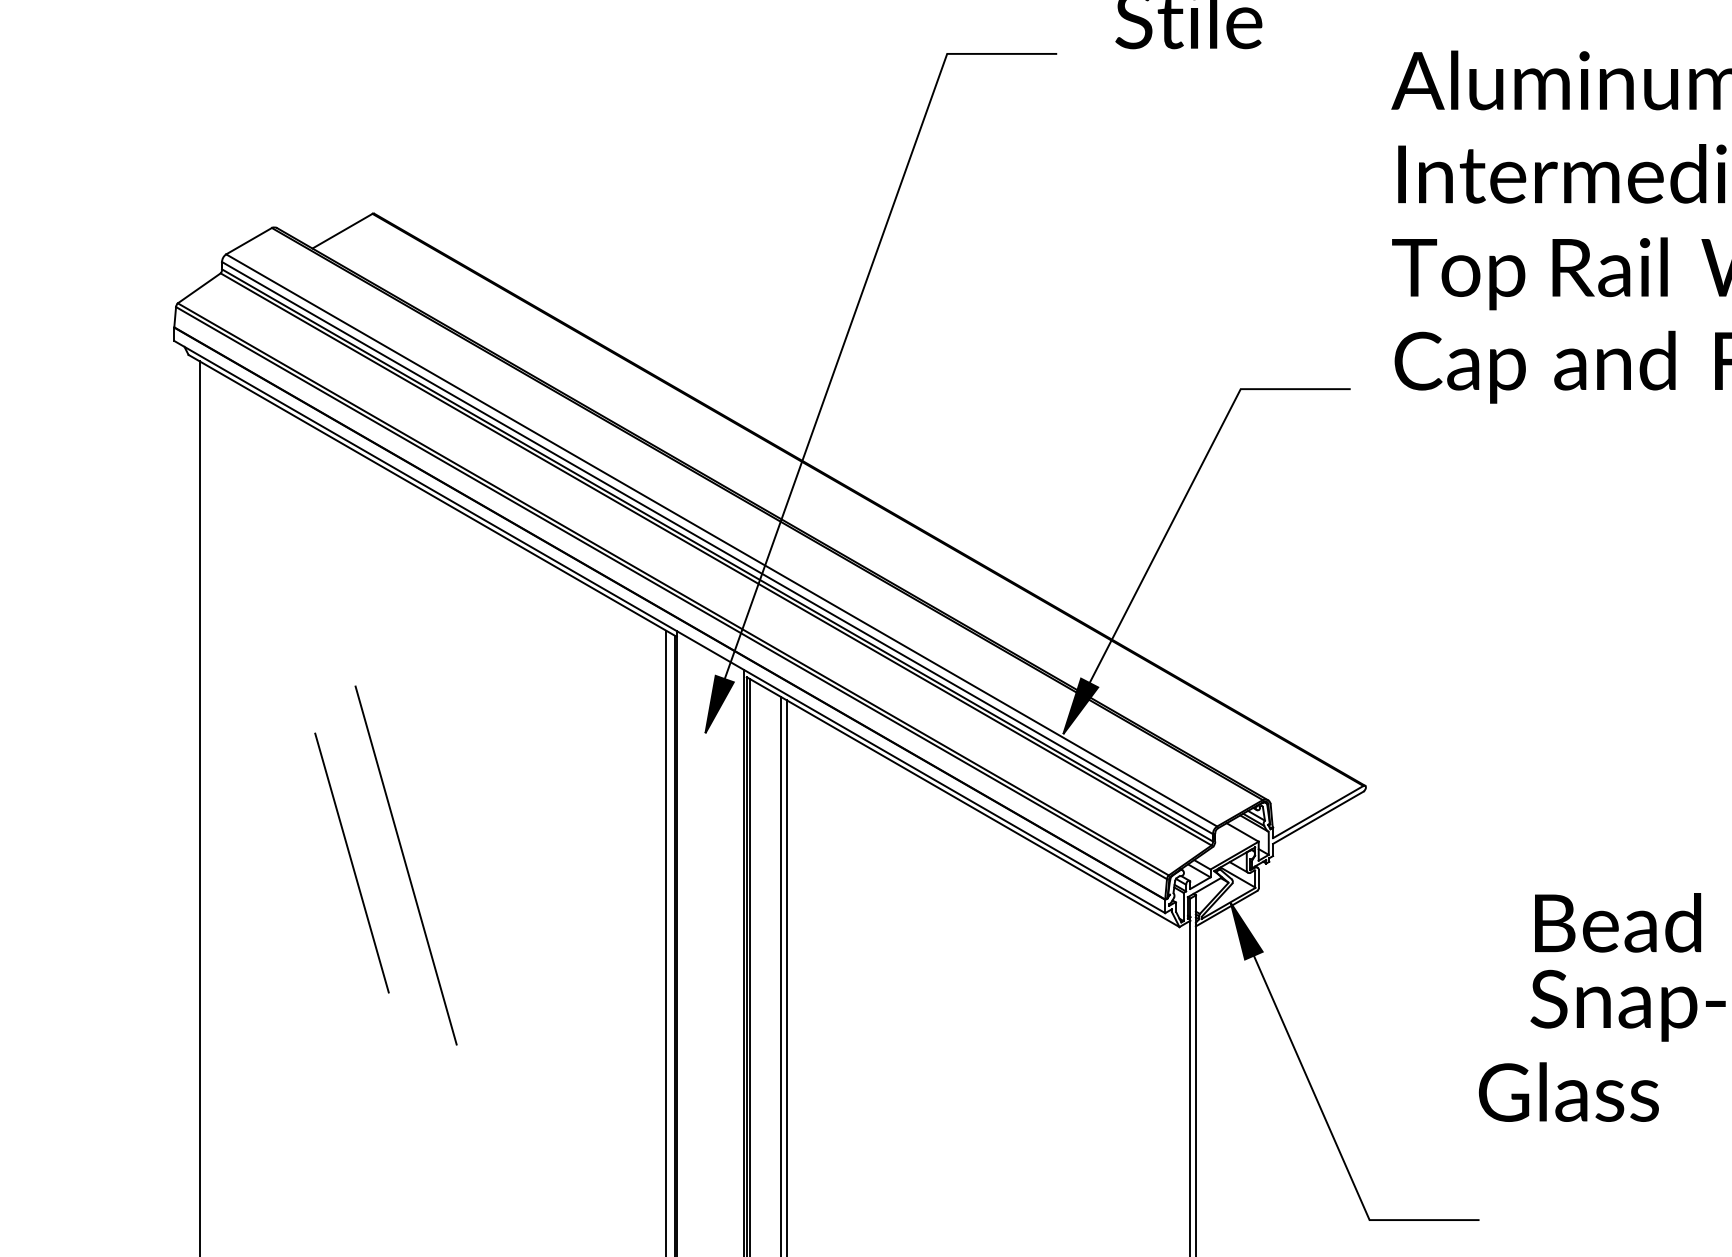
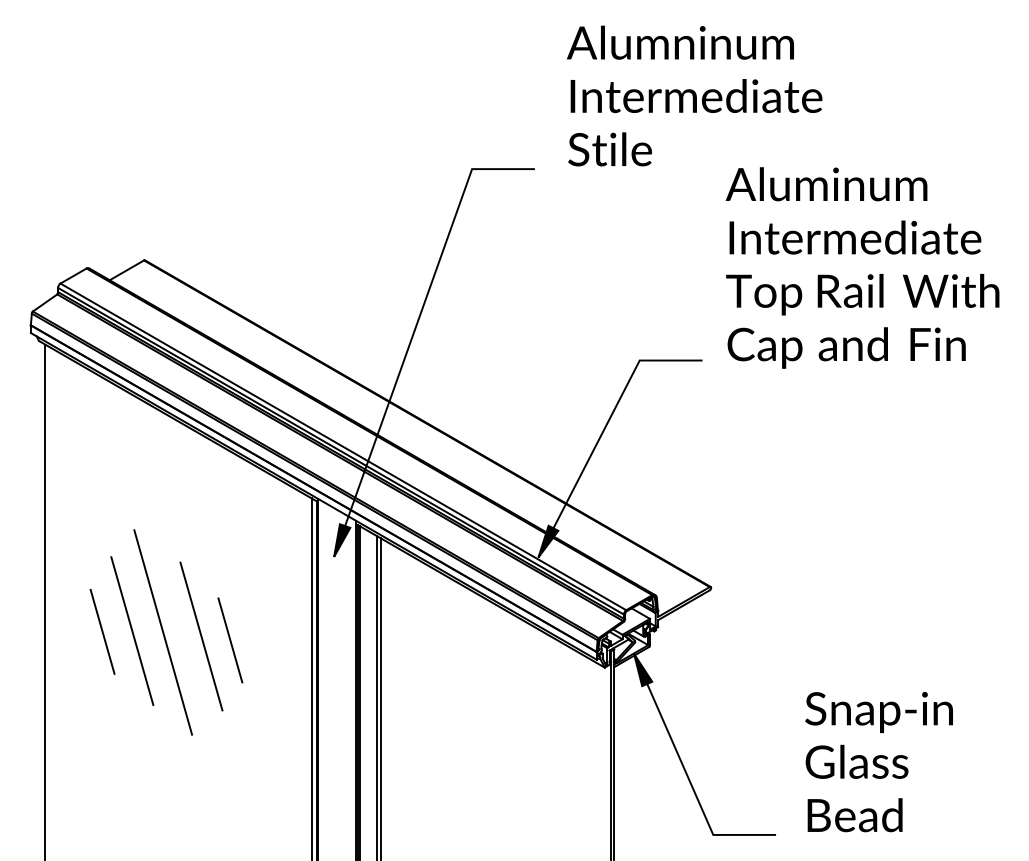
line: (299, 863) -> (102, 631), added
line: (473, 872) -> (201, 636), added
line: (523, 879) -> (230, 640), added
text: (1616, 923) -> (854, 815), moved
text: (1567, 1091) -> (856, 761), moved

